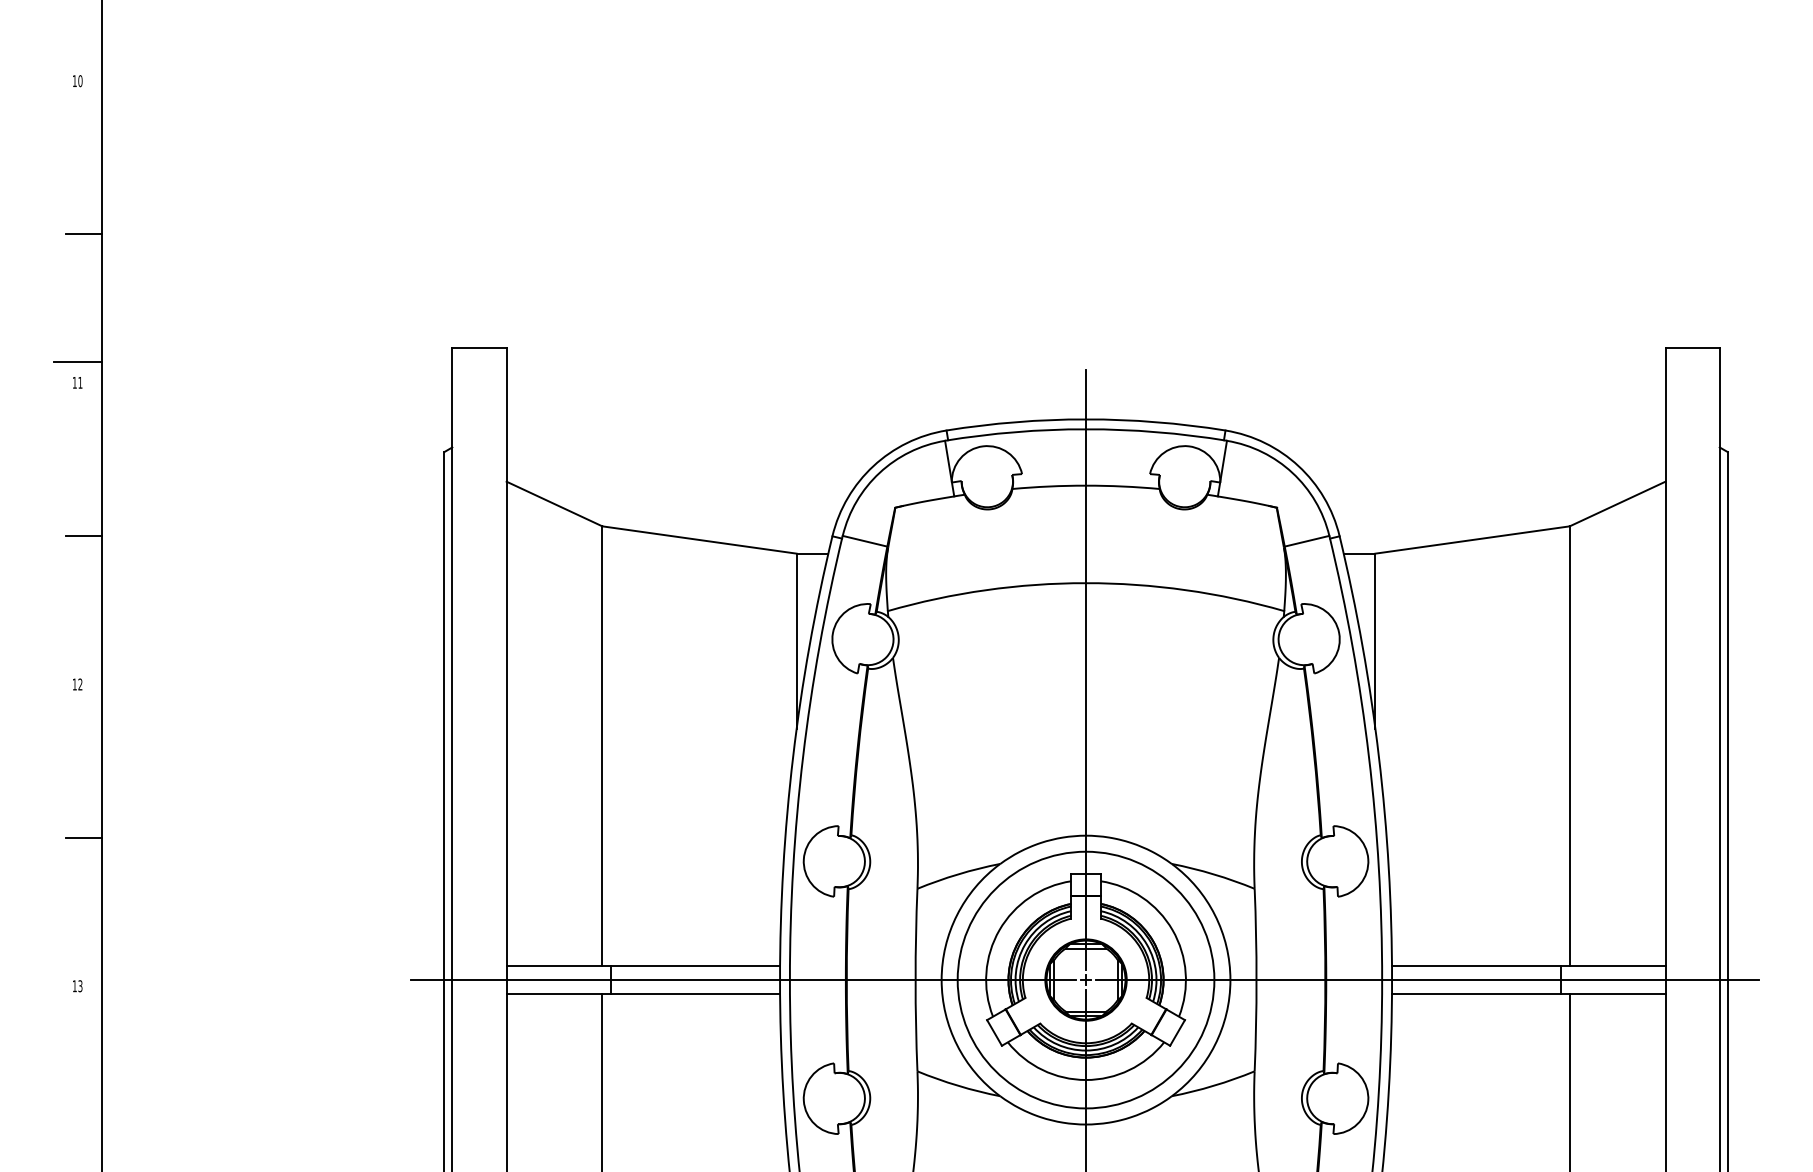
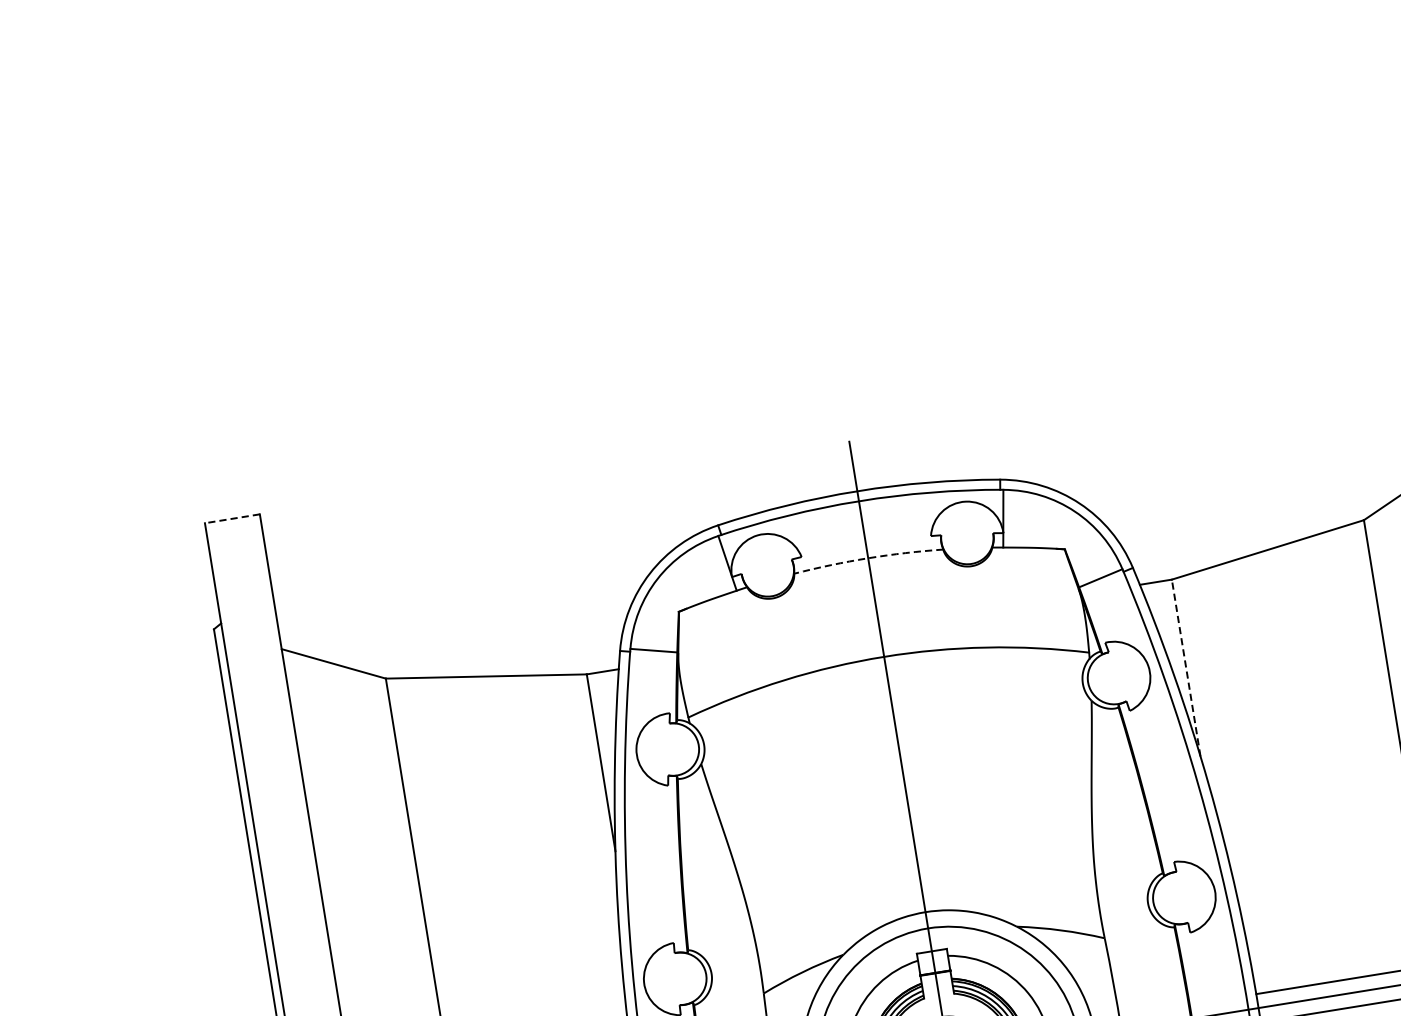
line: (478, 348) -> (231, 519), solid -> dashed
arc: (1086, 485) -> (868, 558), solid -> dashed
line: (1375, 640) -> (1186, 667), solid -> dashed

